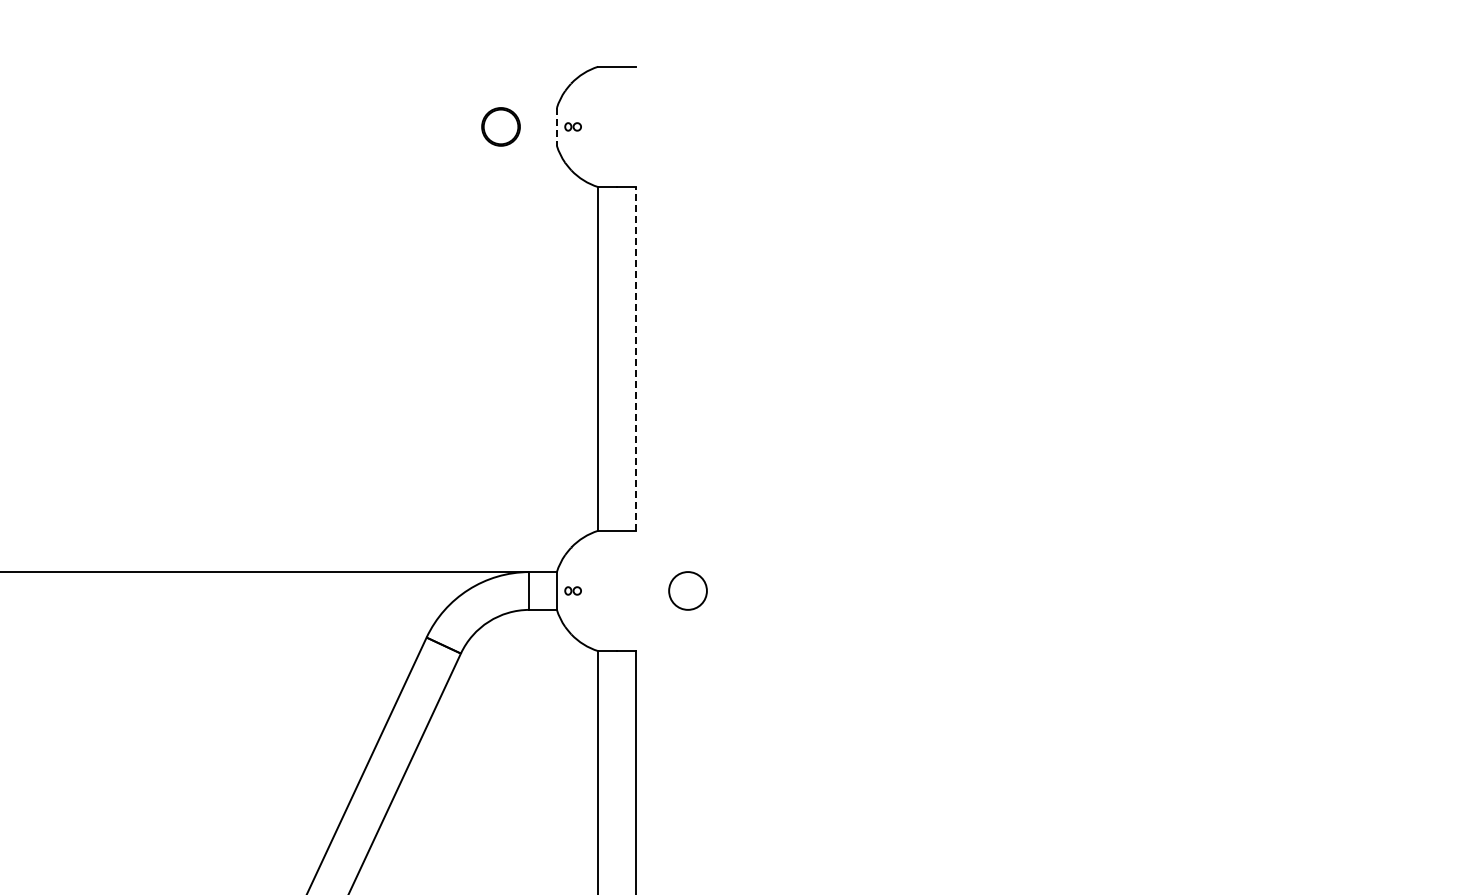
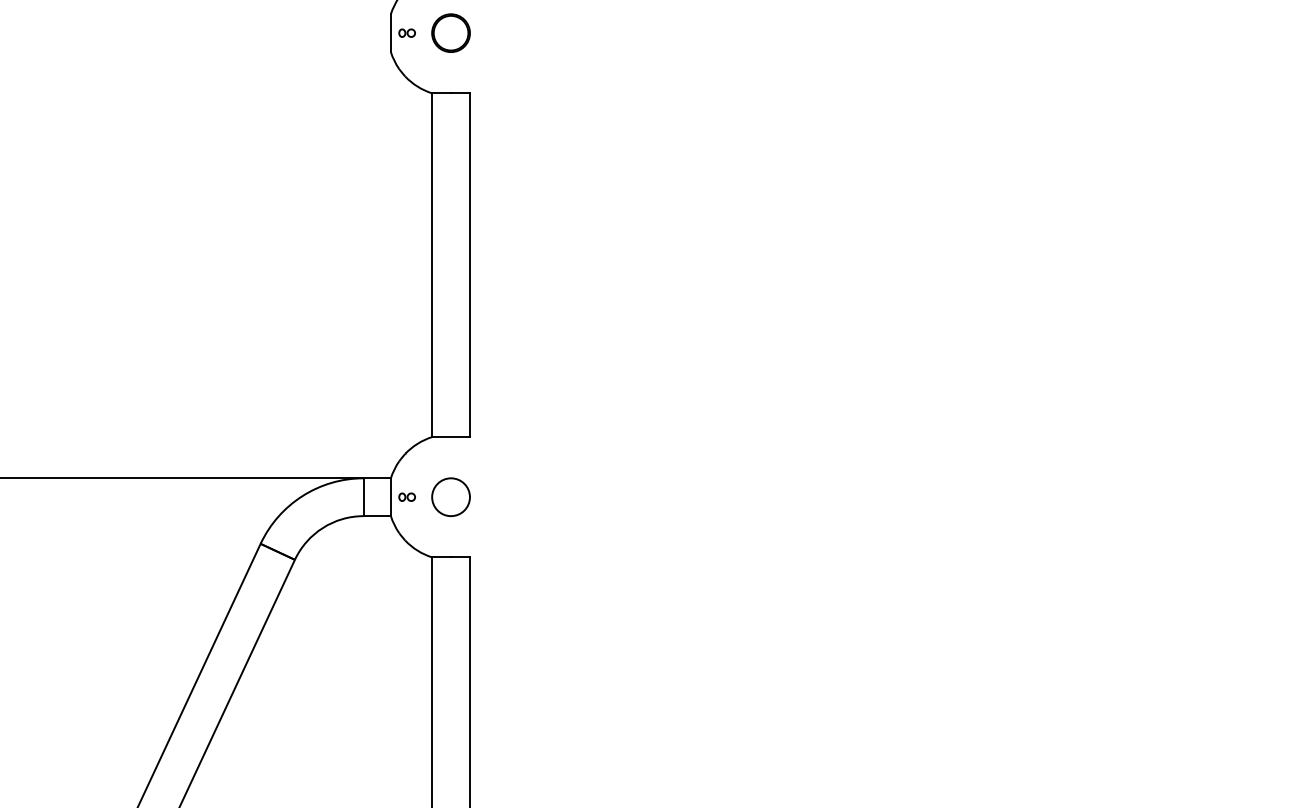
circle: (500, 126) -> (450, 32), moved
line: (556, 126) -> (390, 32), dashed -> solid
line: (635, 358) -> (469, 264), dashed -> solid
circle: (687, 590) -> (450, 496), moved

